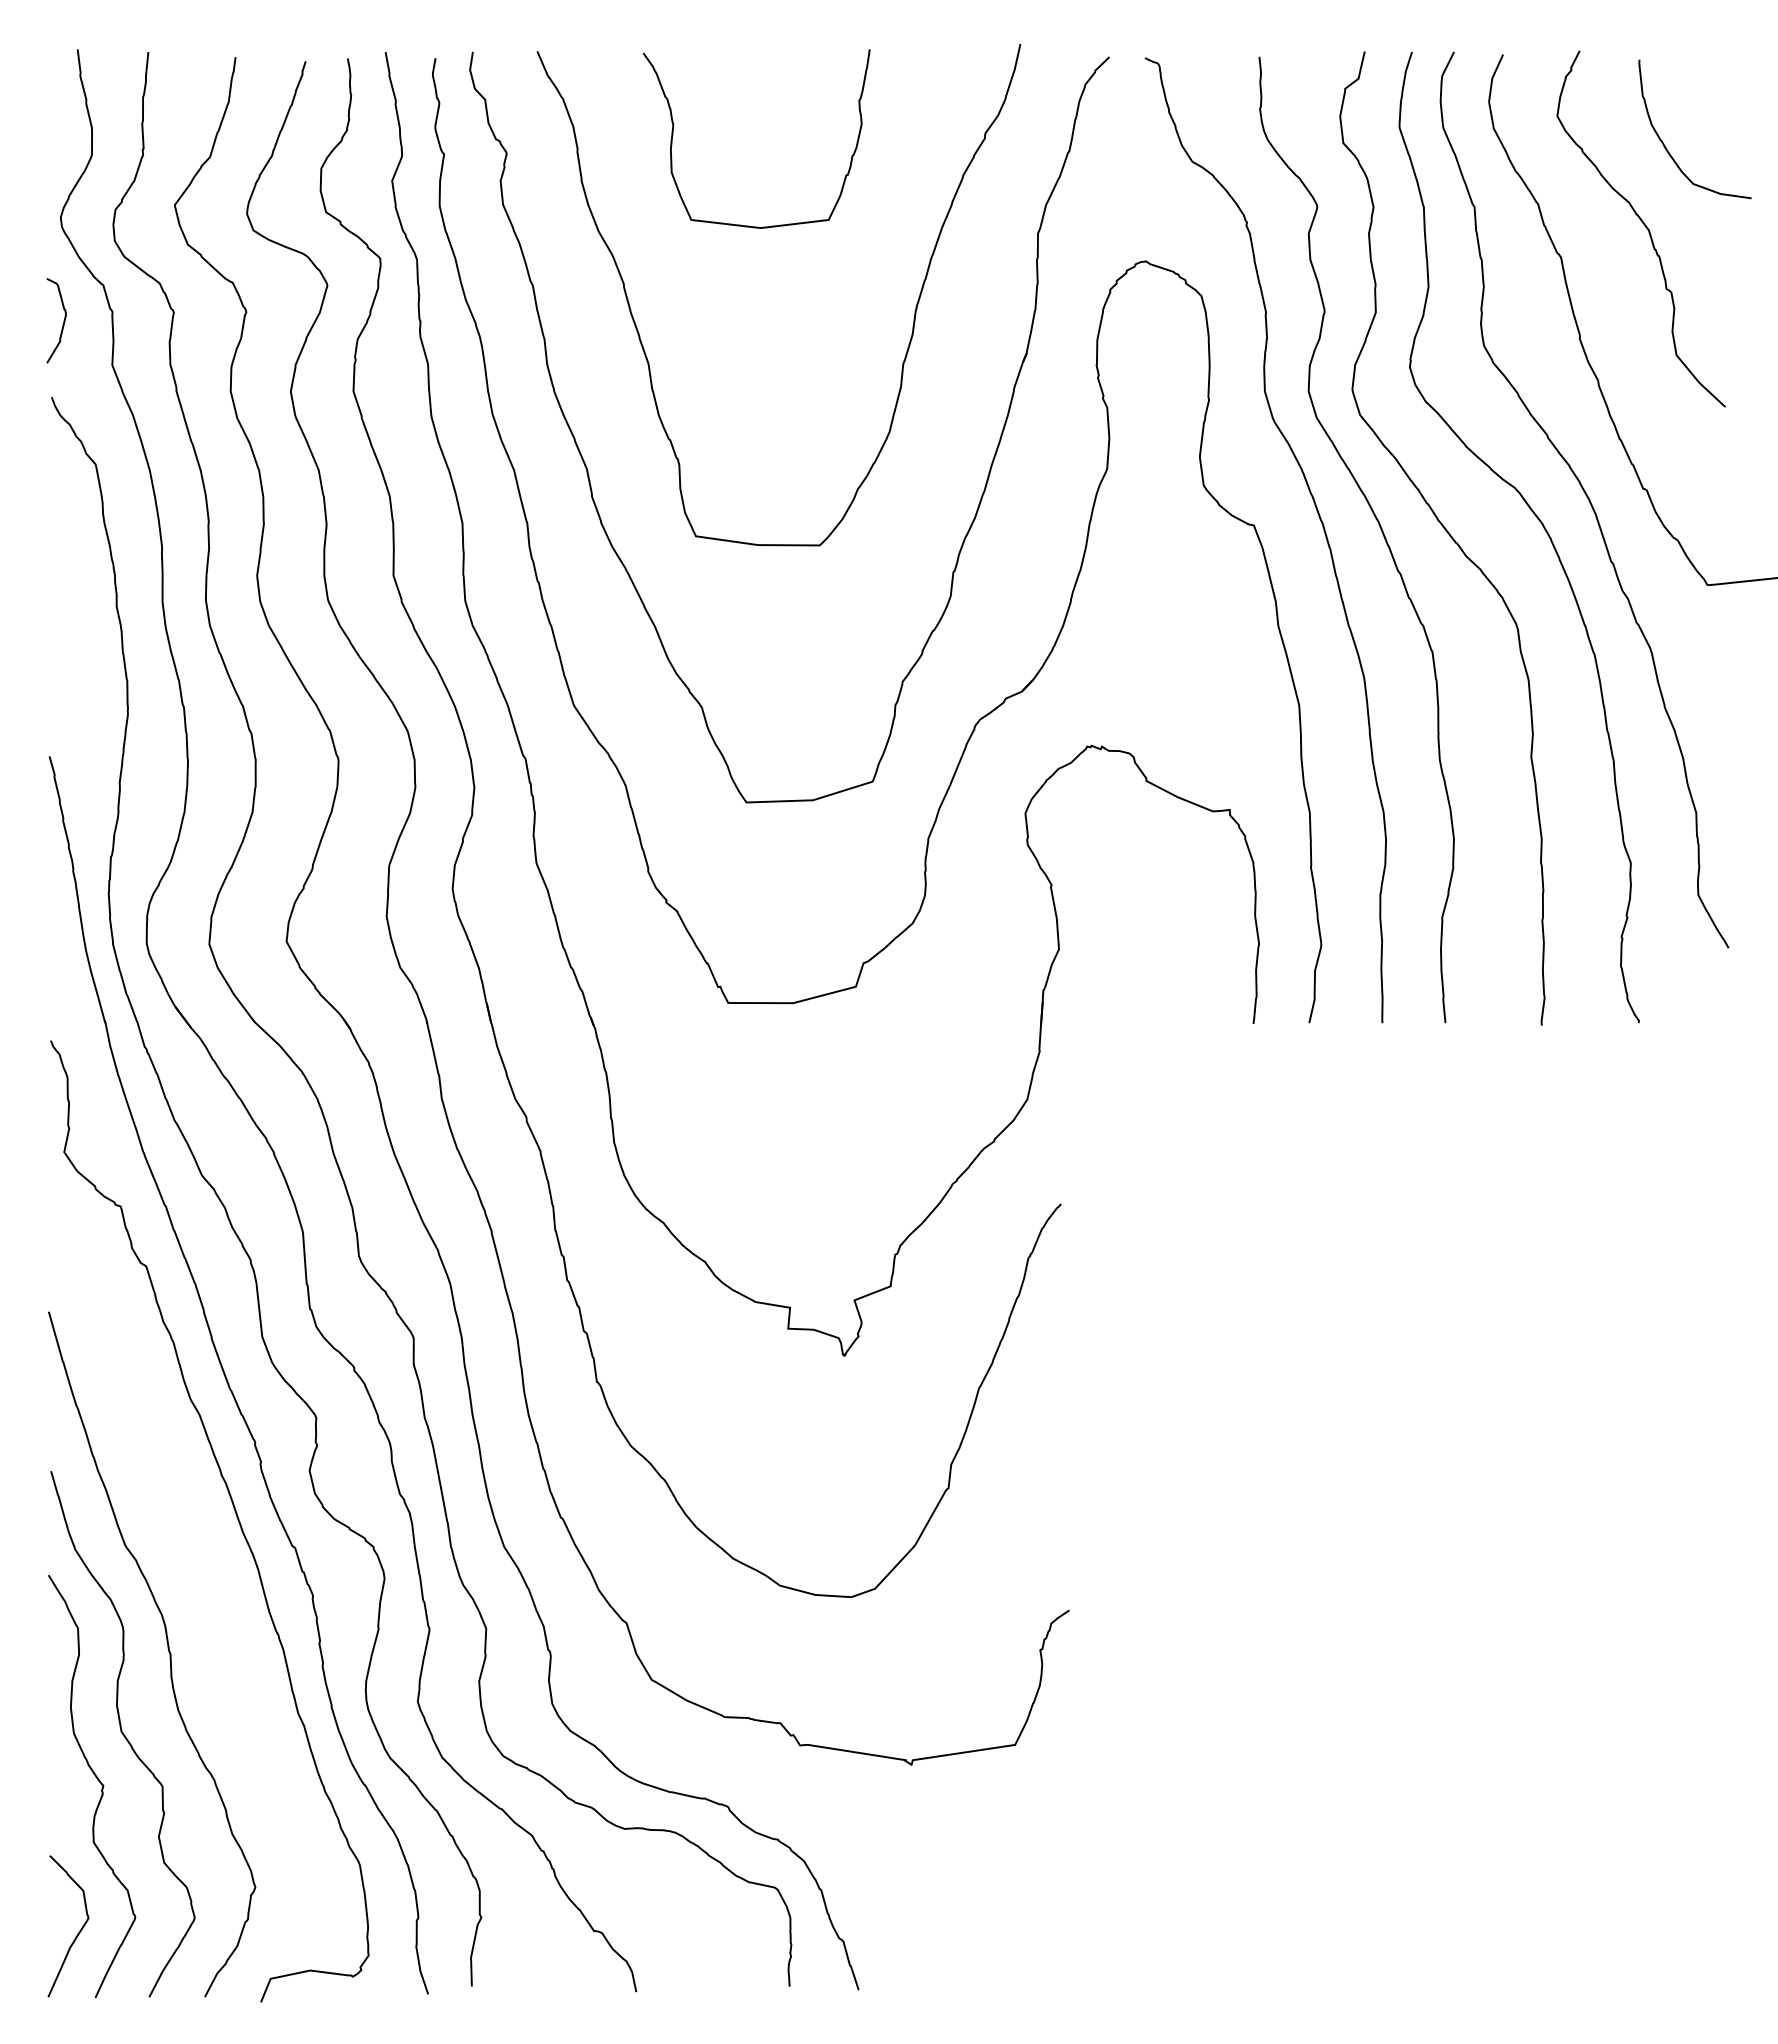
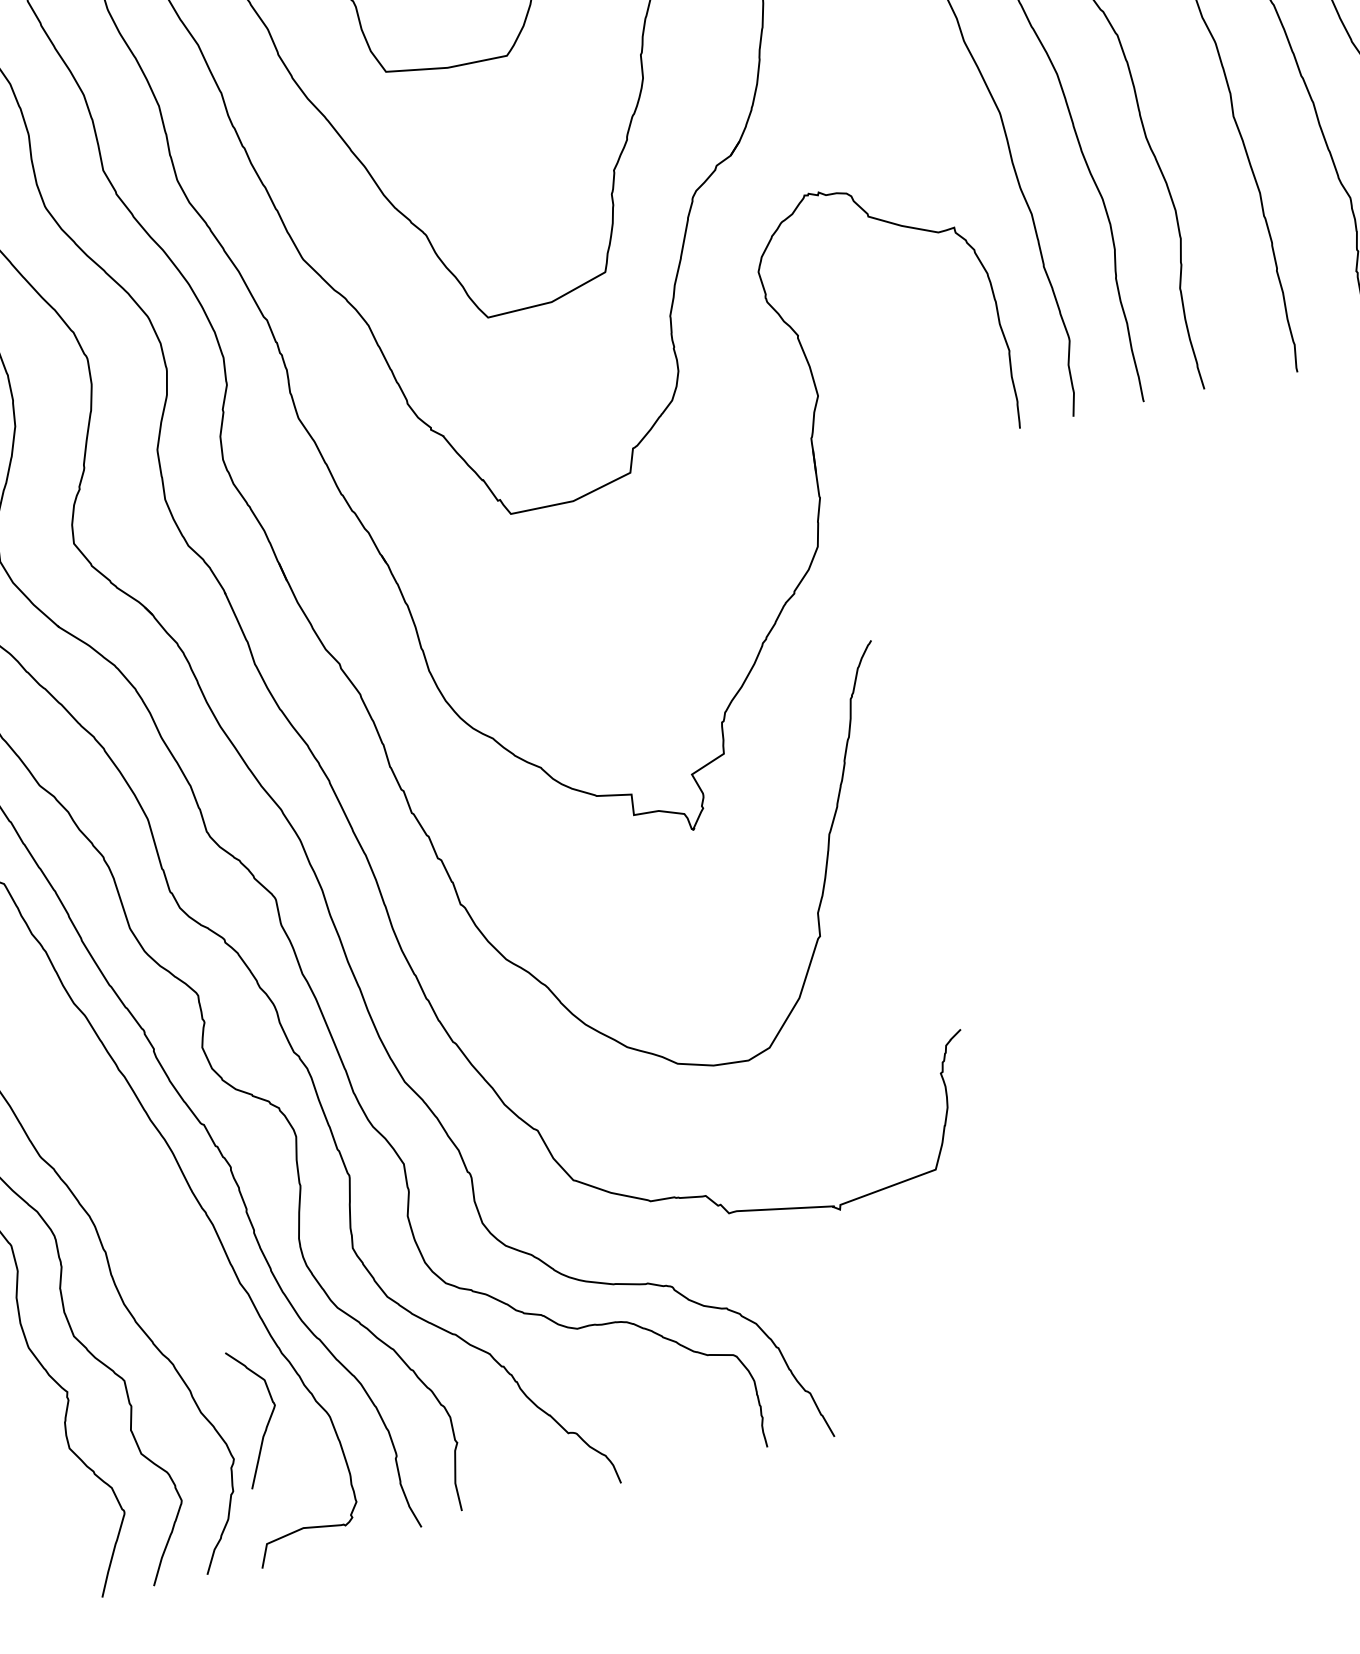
curve: (77, 1933) -> (267, 1422), moved

